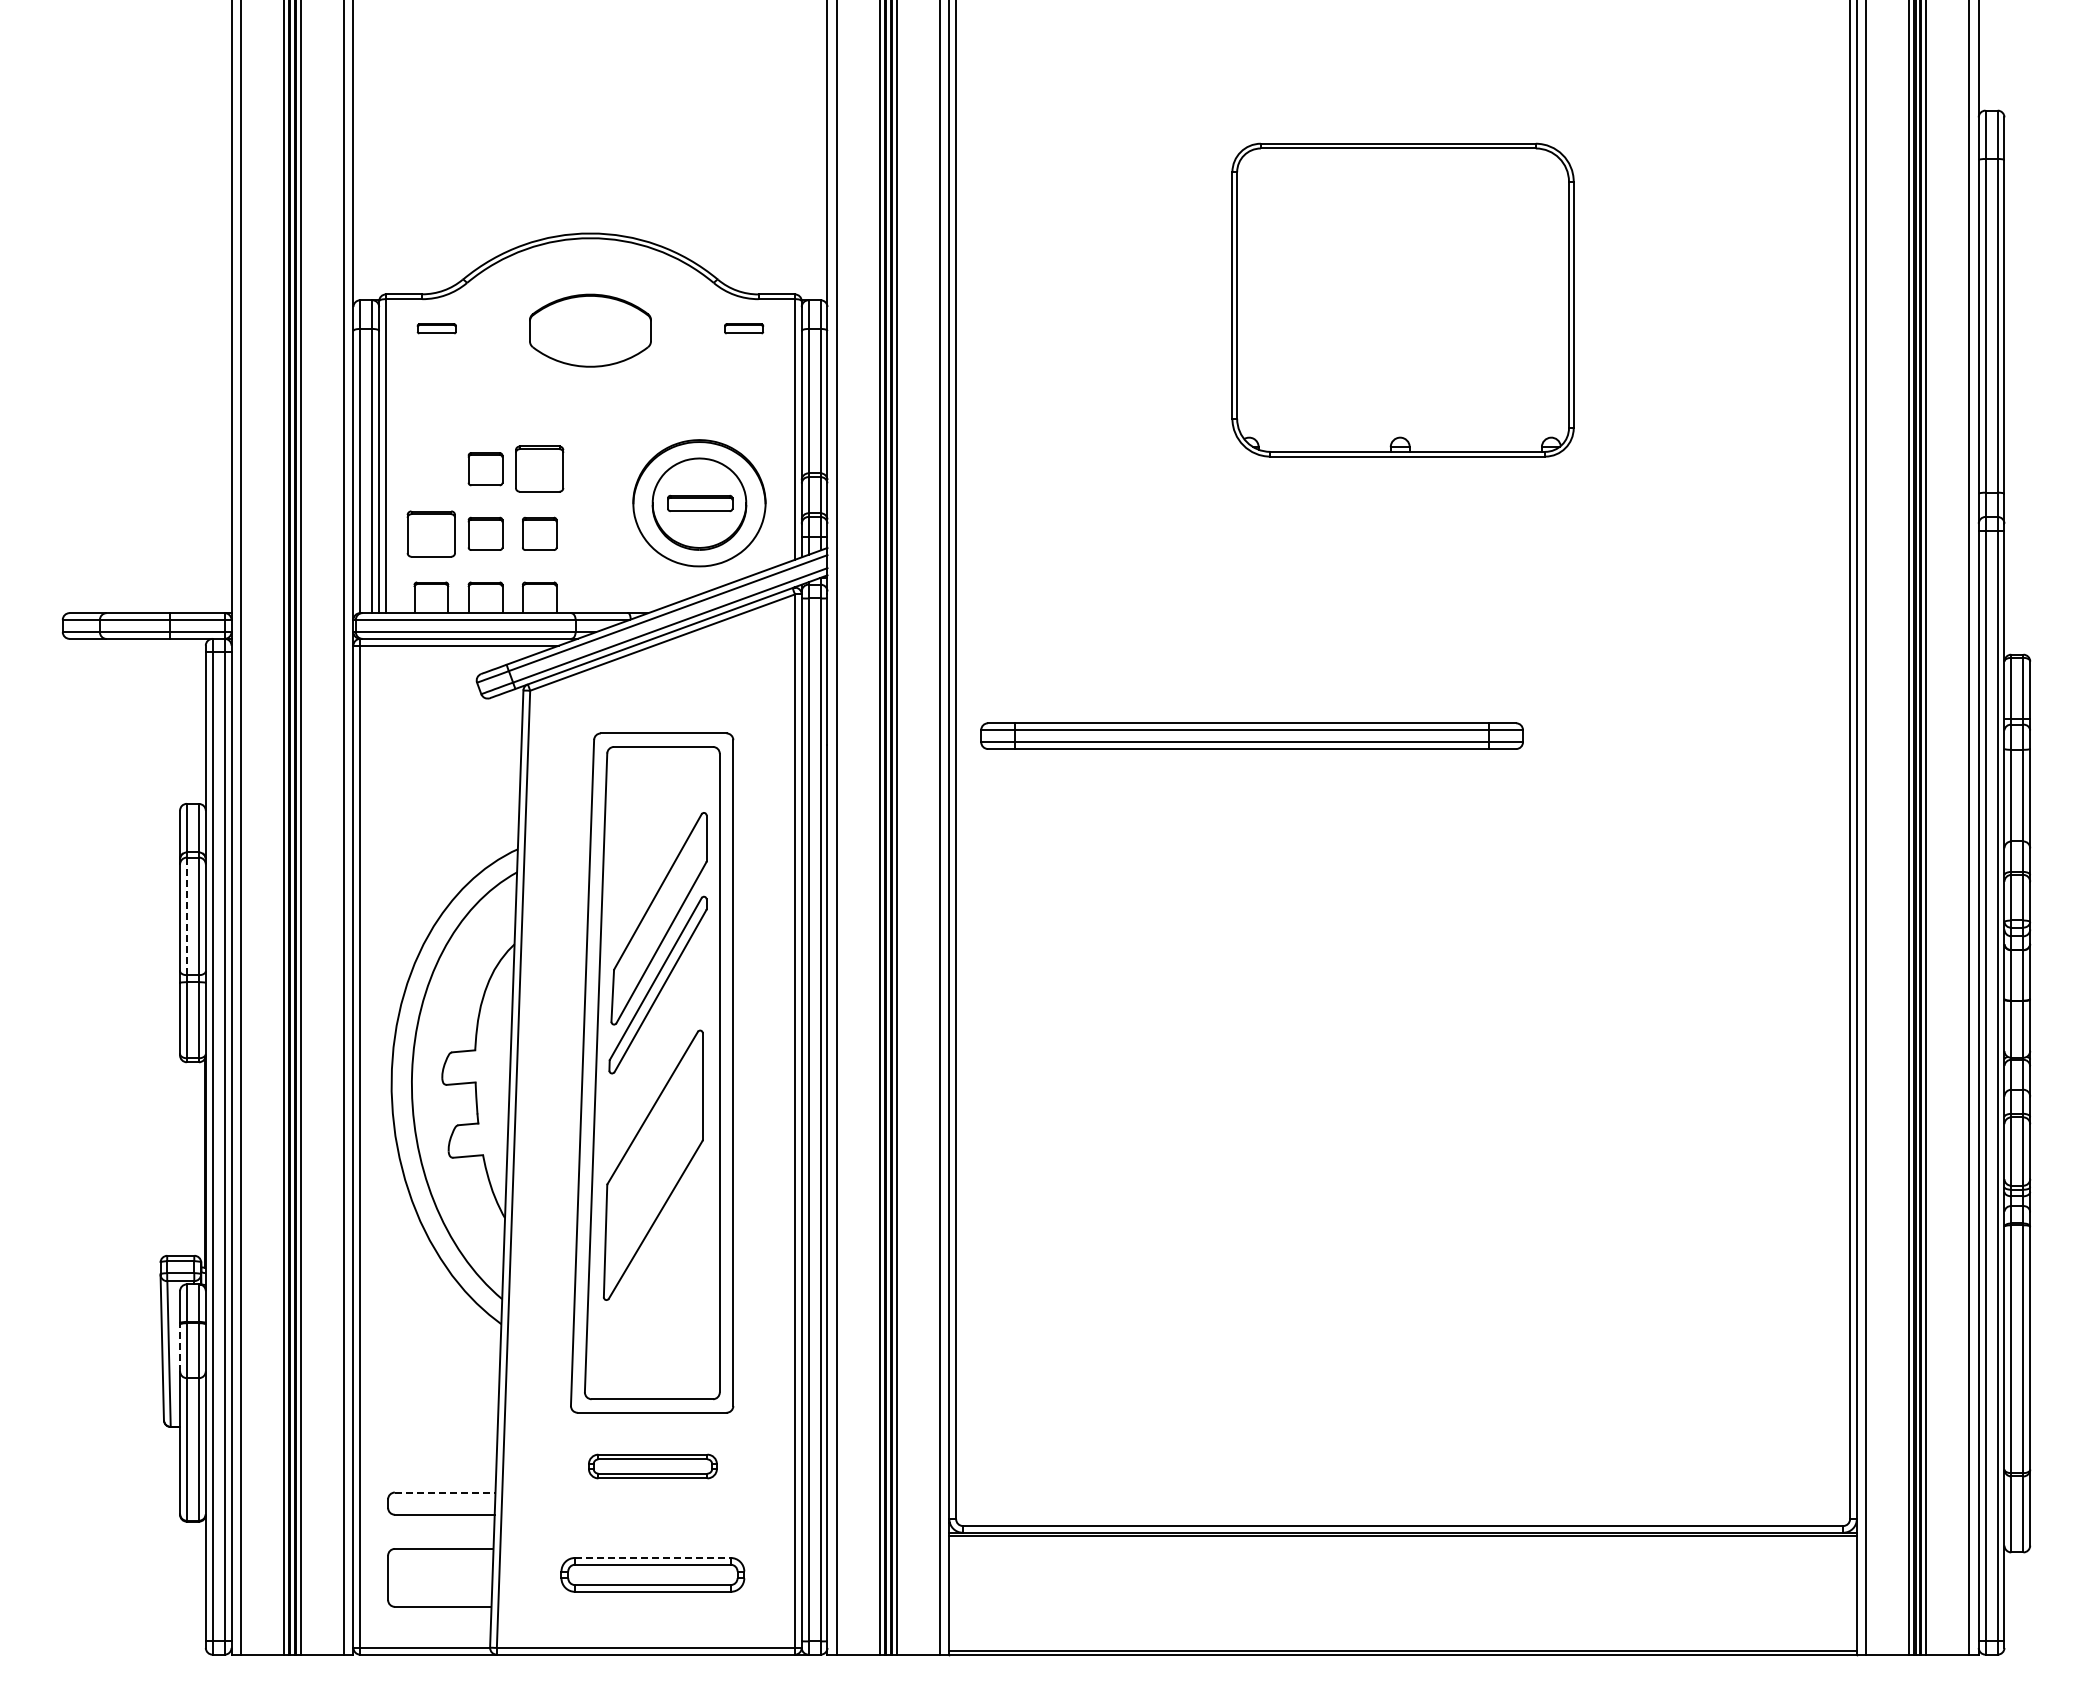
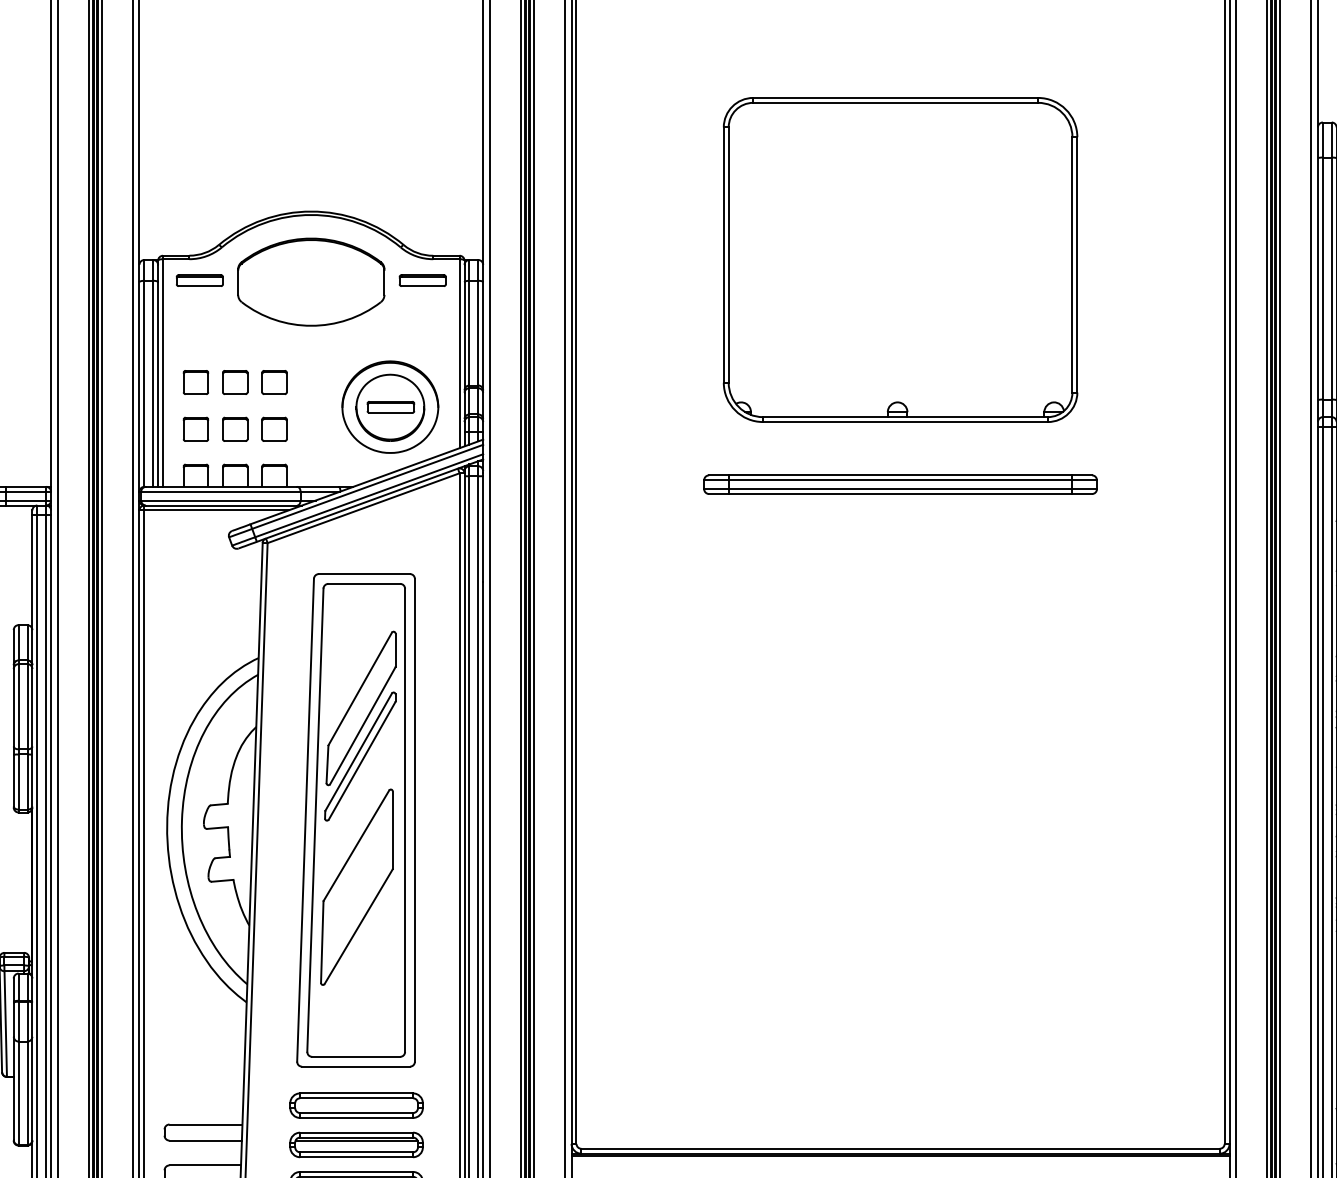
part: (1402, 299) -> (900, 259), size x1.43
part: (436, 328) -> (199, 280), size x1.67
part: (743, 328) -> (422, 280), size x1.67
part: (590, 330) -> (311, 281), size x1.67
part: (431, 469) -> (196, 382), added
part: (539, 469) -> (274, 382), size x0.71
part: (431, 533) -> (196, 429), size x0.71
part: (1251, 735) -> (900, 484), moved
line: (186, 916) -> (18, 706), dashed -> solid
line: (180, 1347) -> (14, 1019), dashed -> solid
part: (652, 1466) -> (356, 1105), size x1.43
line: (445, 1492) -> (206, 1124), dashed -> solid
part: (652, 1520) -> (356, 1144), added
line: (652, 1557) -> (356, 1171), dashed -> solid

